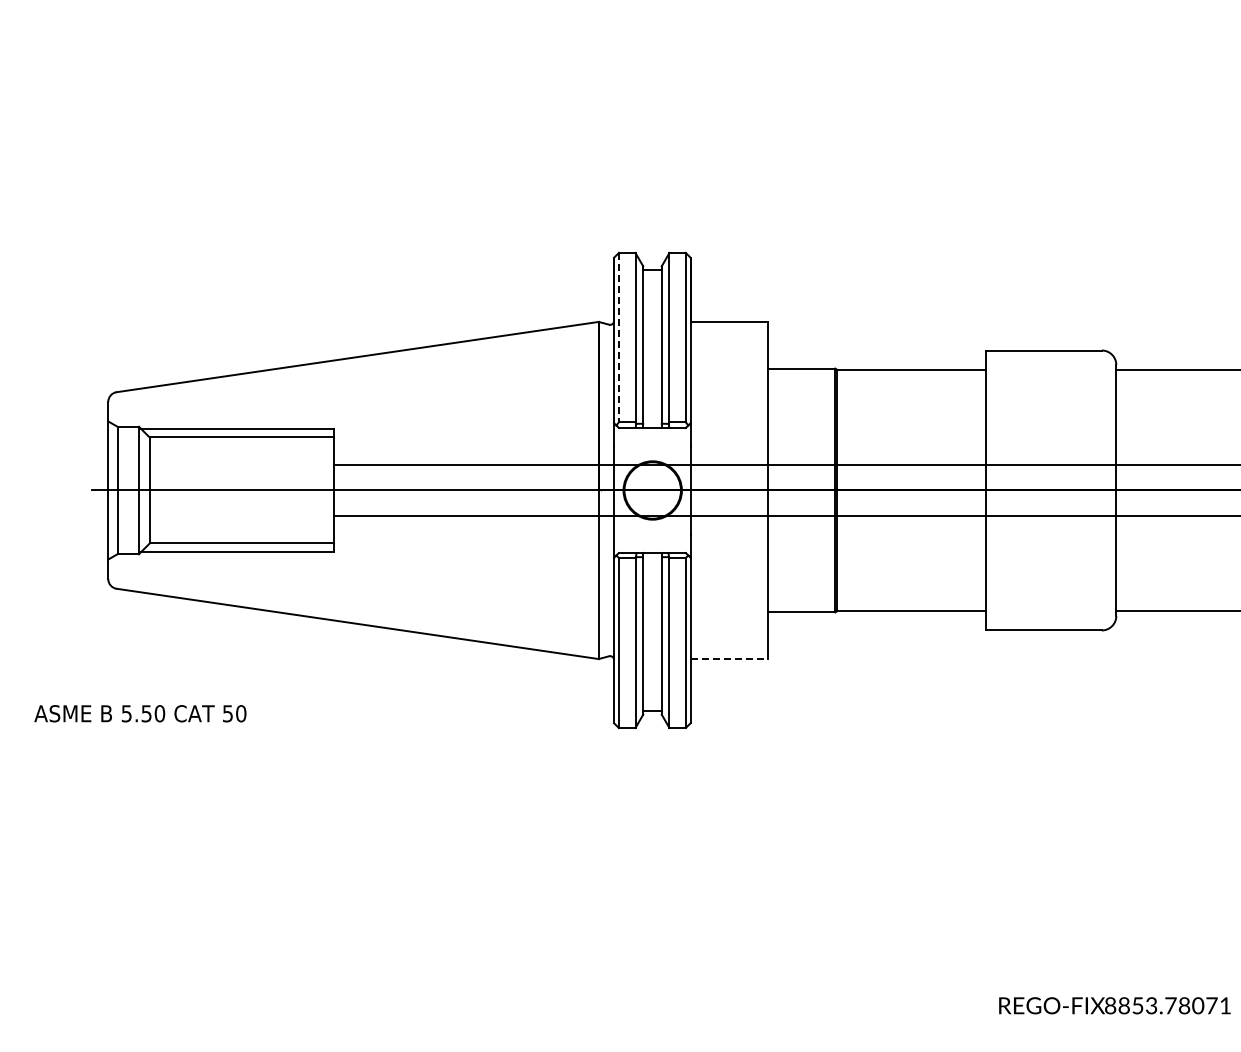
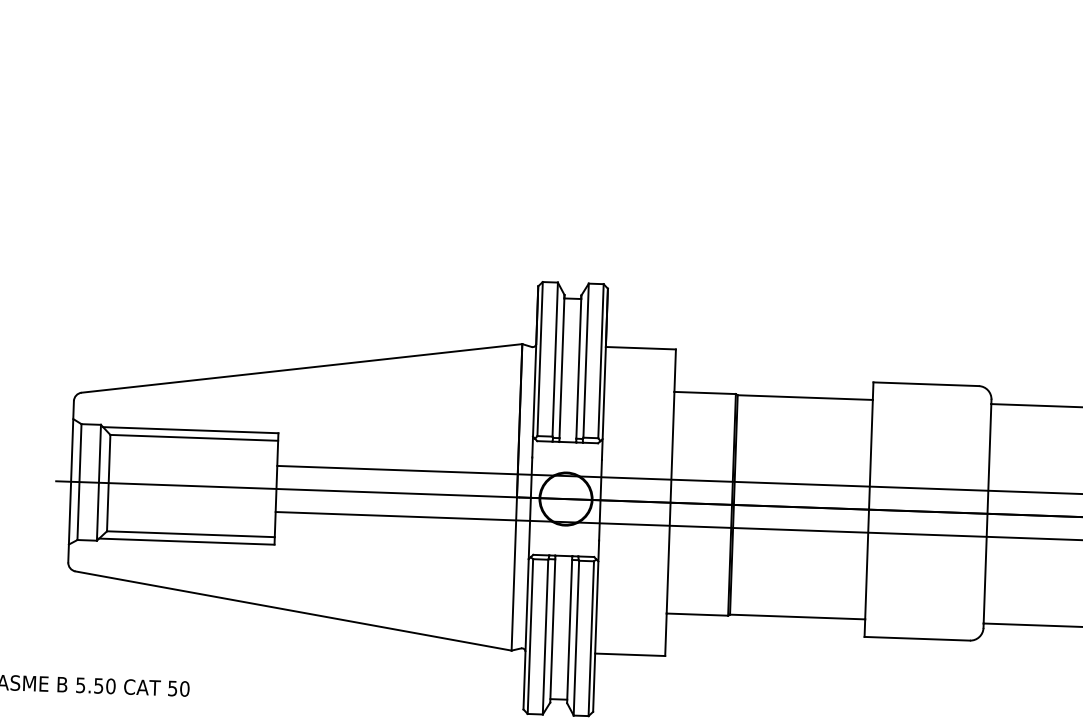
line: (618, 337) -> (539, 358), dashed -> solid
line: (729, 659) -> (630, 655), dashed -> solid

